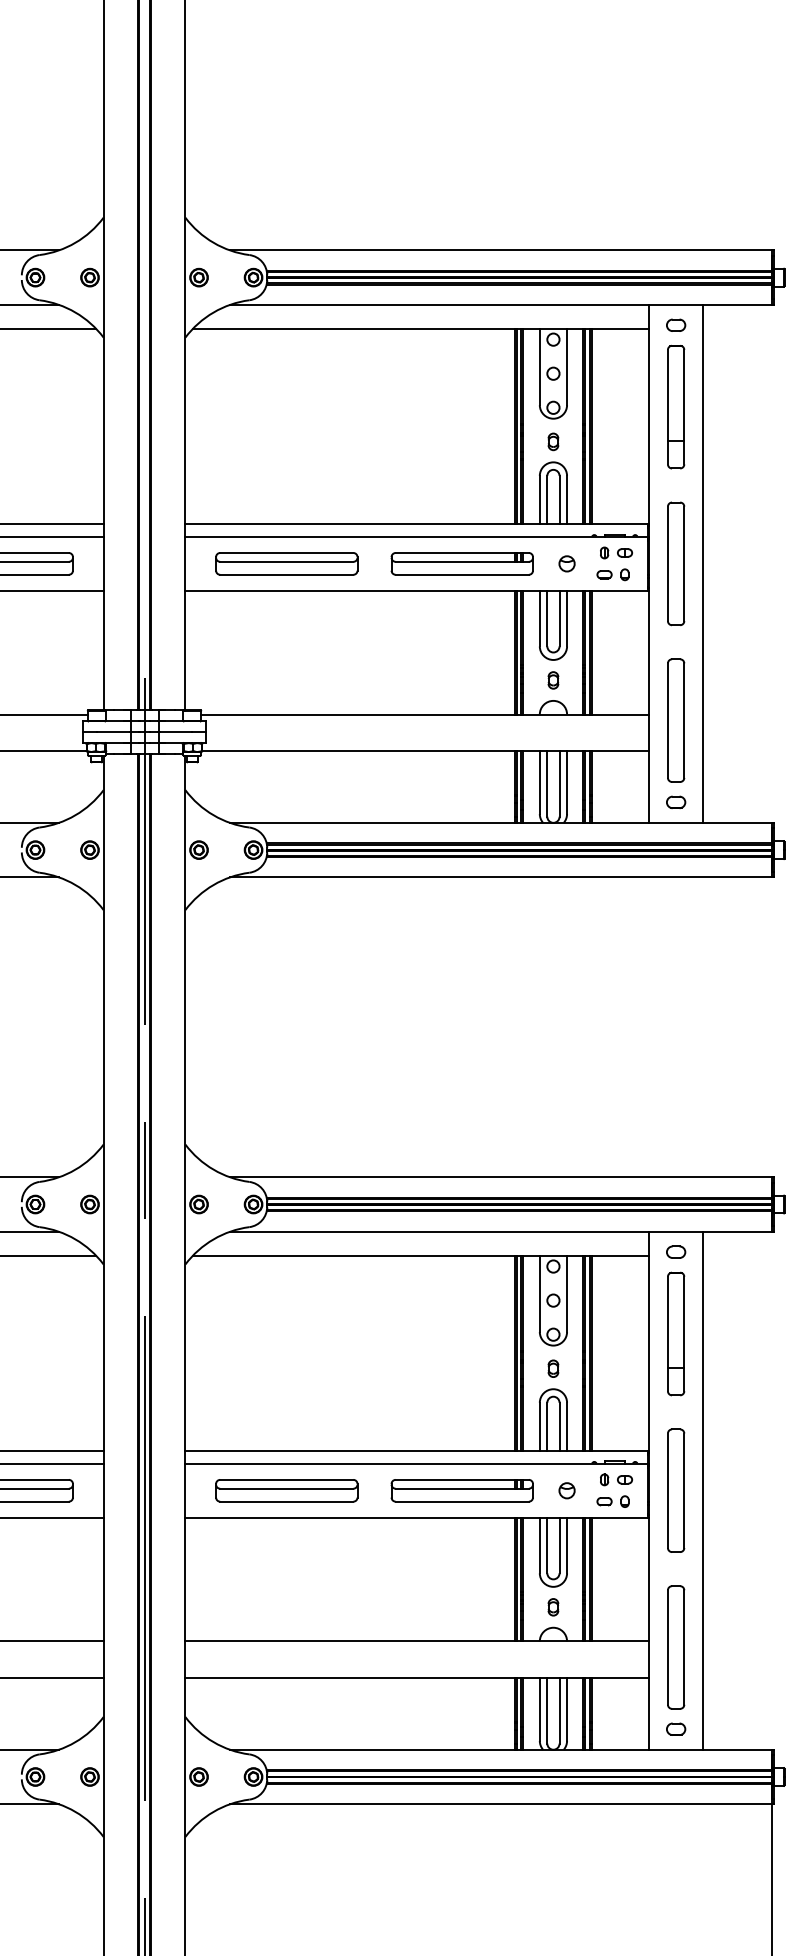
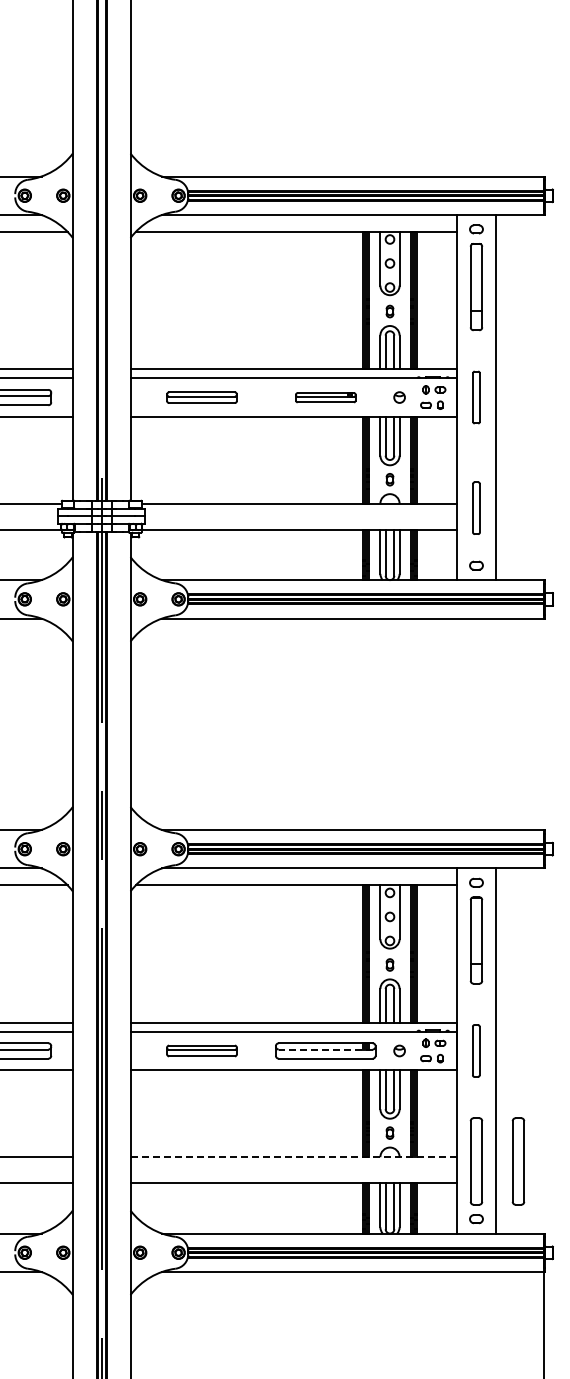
part: (286, 563) -> (201, 397), size x0.7
part: (461, 563) -> (325, 397), size x0.6
part: (676, 563) -> (476, 397), size x0.6
part: (676, 721) -> (476, 508), size x0.6
line: (461, 1488) -> (325, 1049), solid -> dashed
part: (286, 1490) -> (201, 1050), size x0.7
part: (674, 1490) -> (475, 1050), size x0.6
line: (417, 1641) -> (294, 1157), solid -> dashed
part: (735, 1647) -> (518, 1161), added

